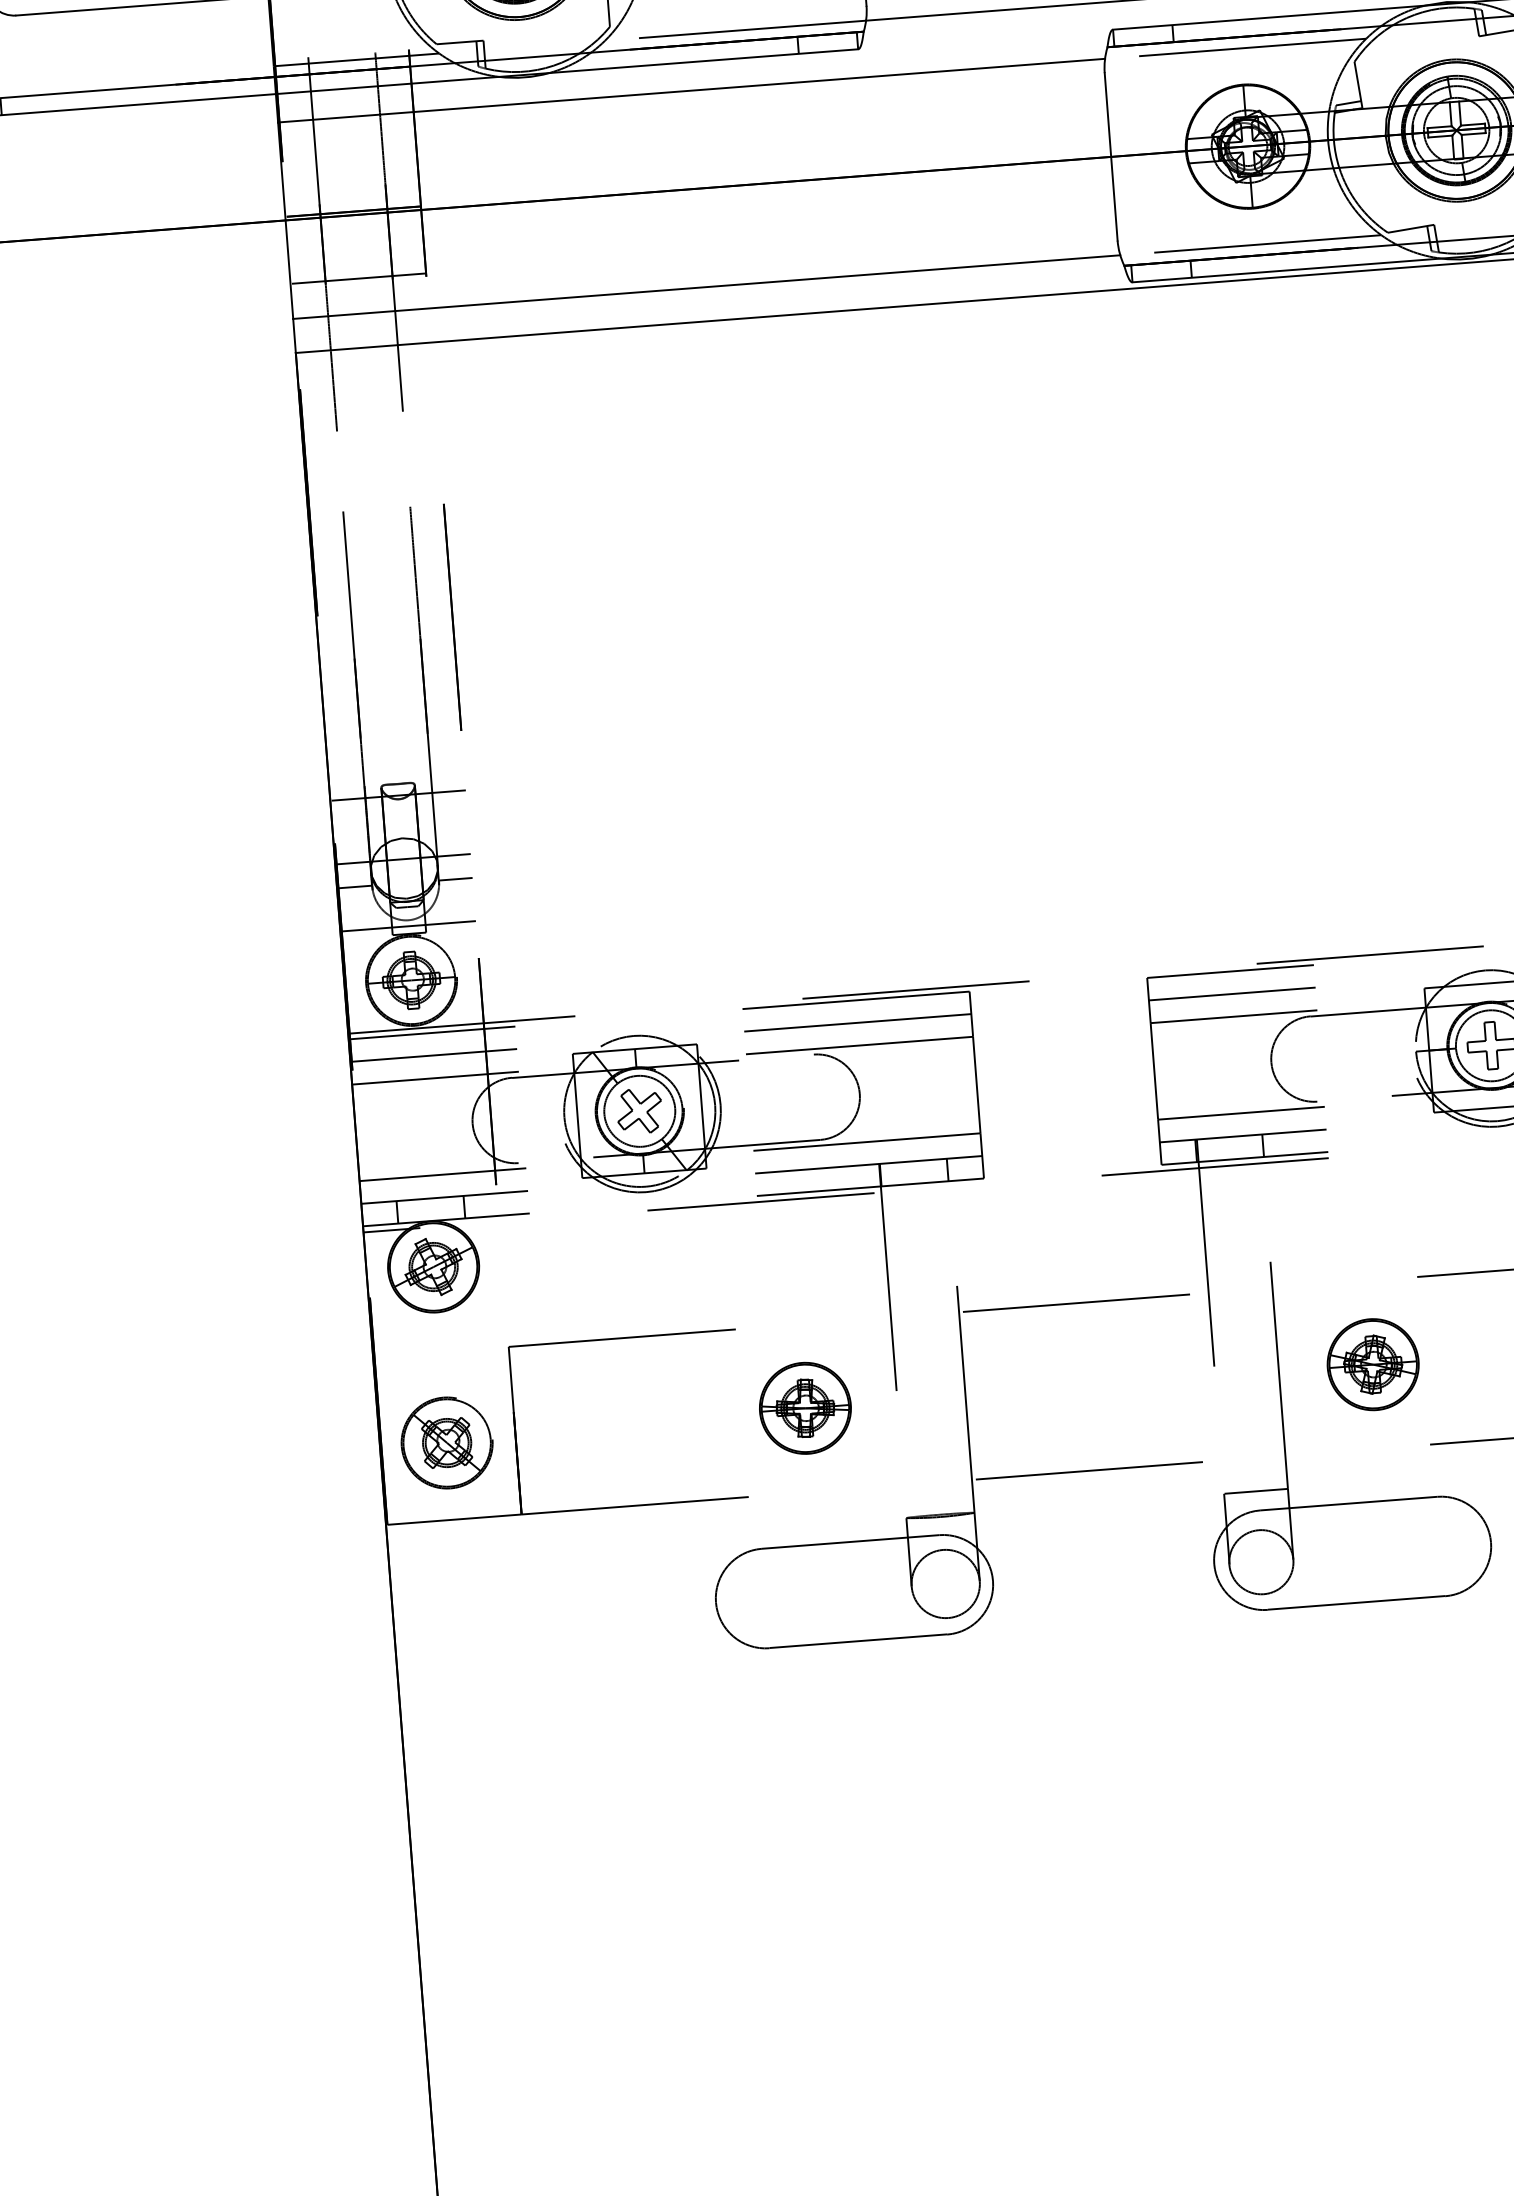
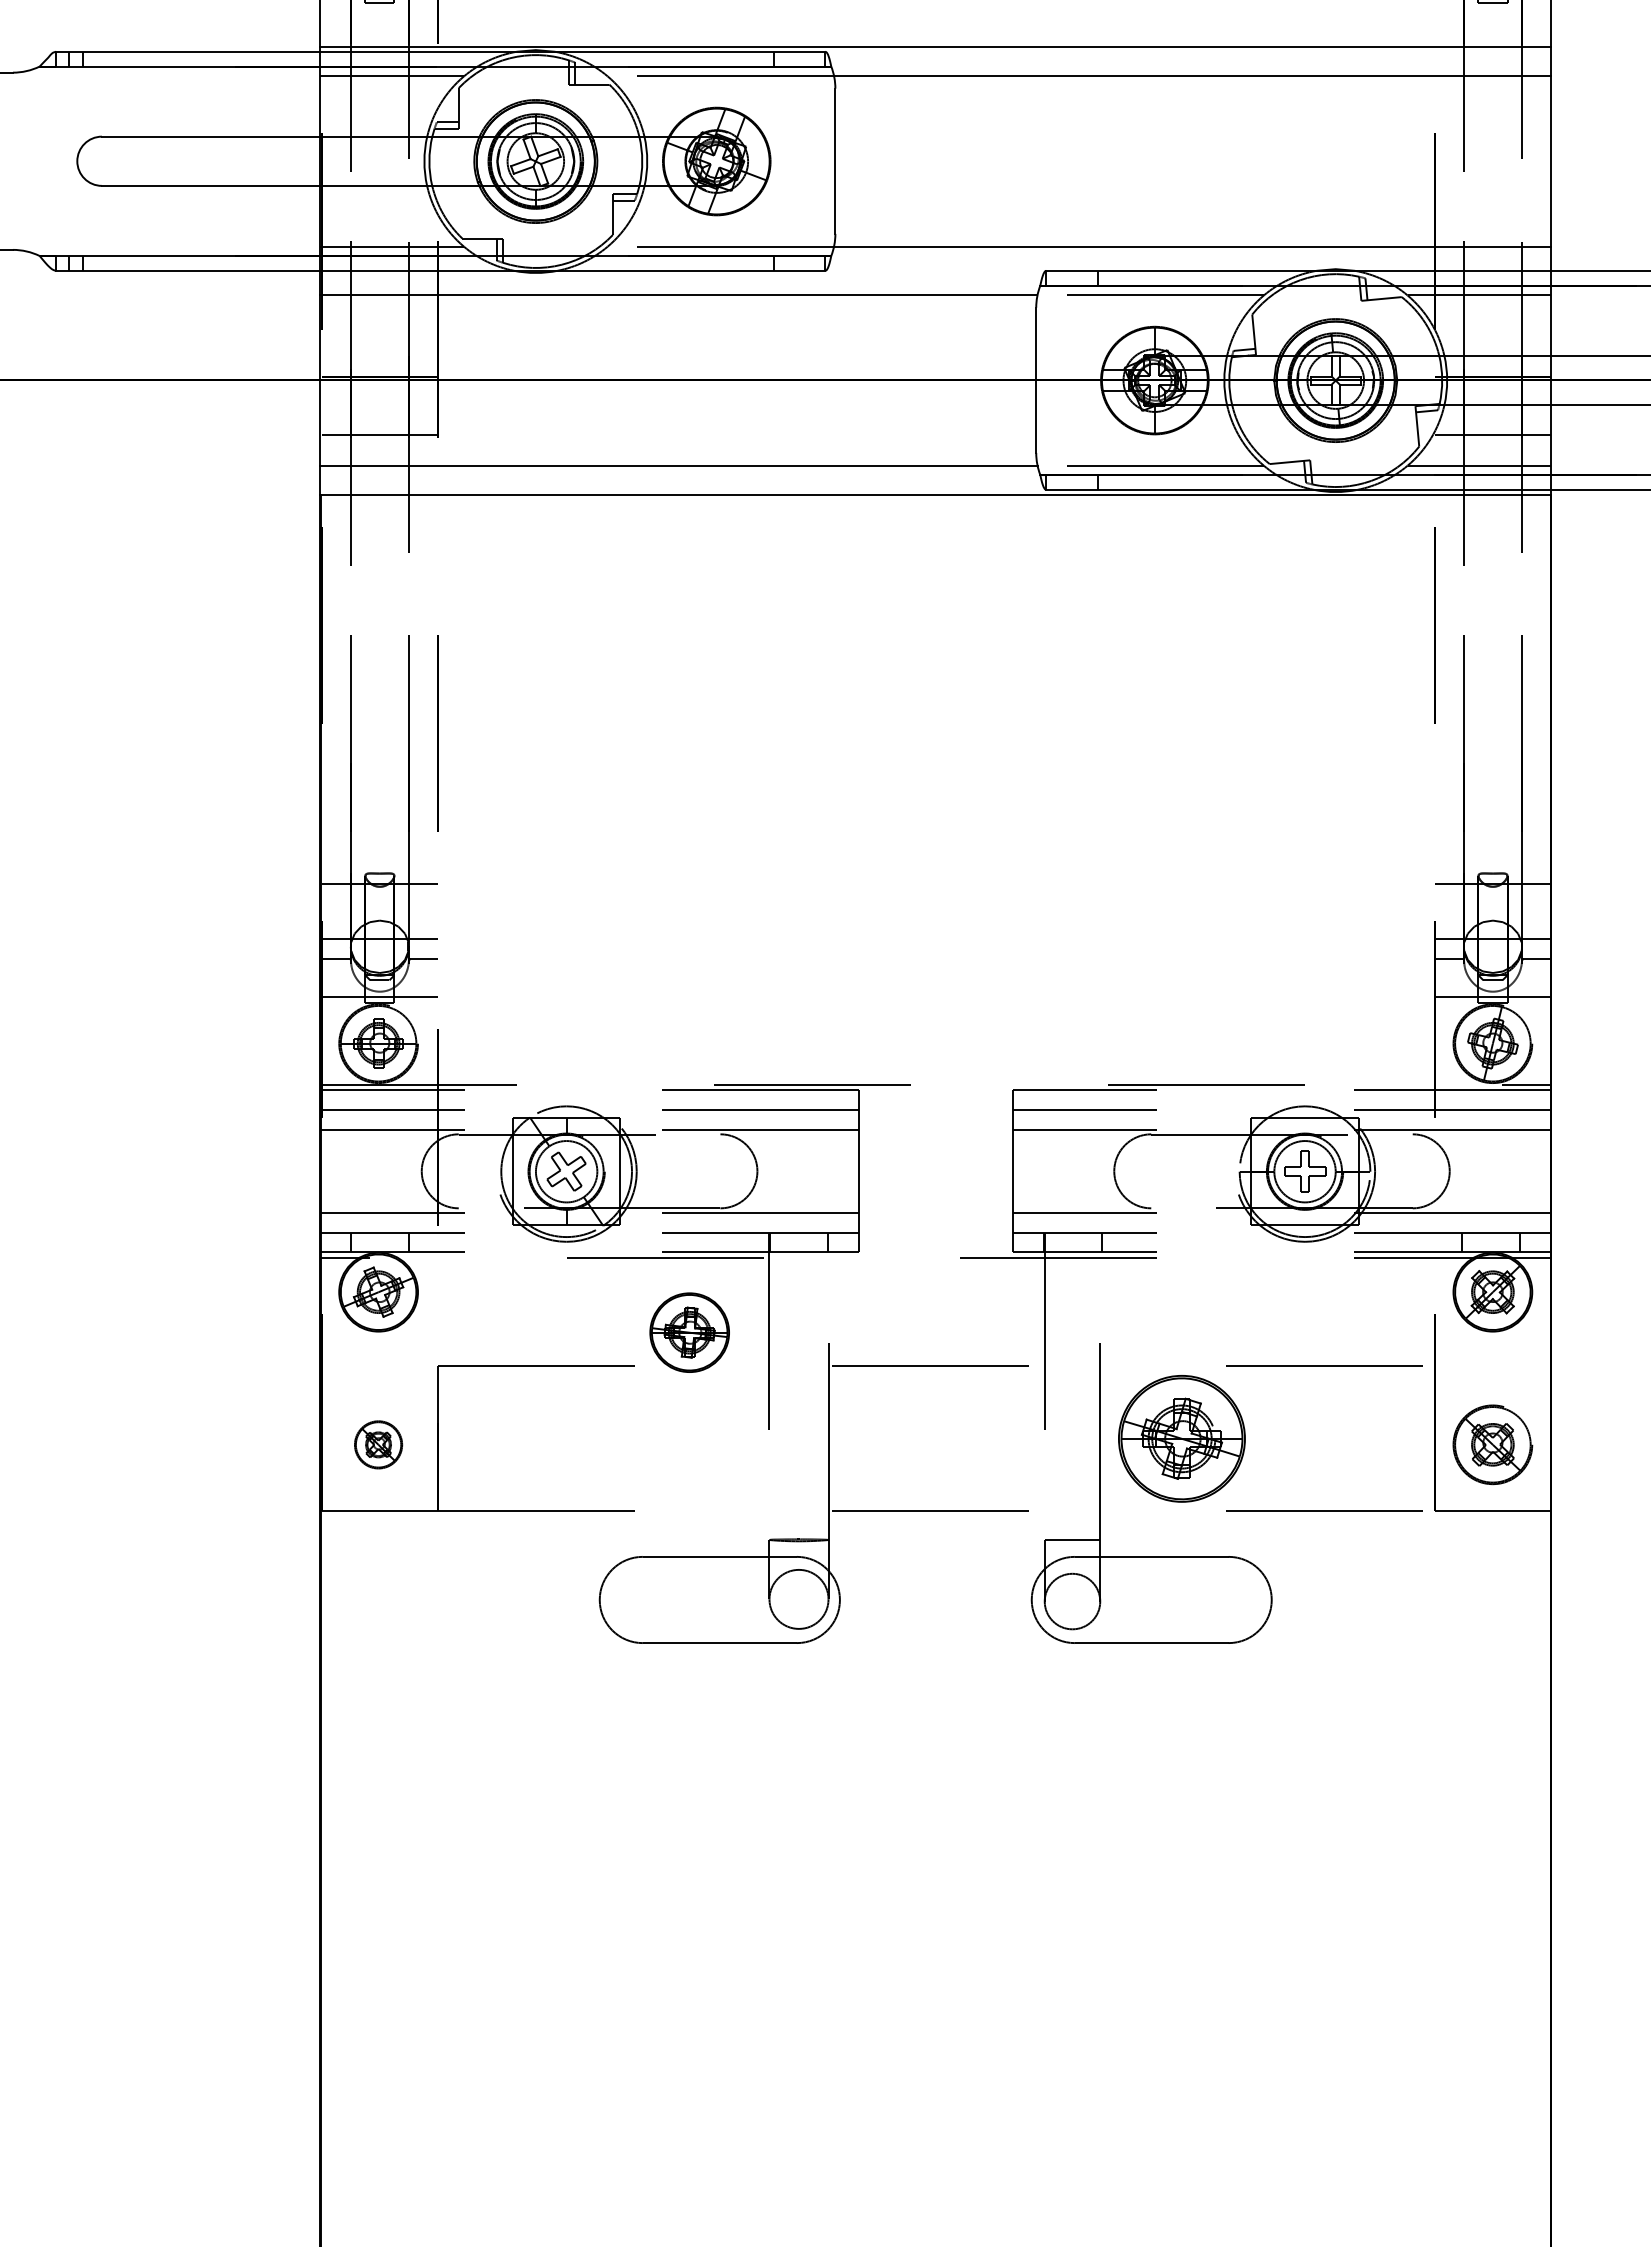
part: (1372, 1364) -> (1181, 1438), size x1.6
part: (805, 1408) -> (689, 1332), moved
part: (446, 1442) -> (378, 1444), size x0.6

